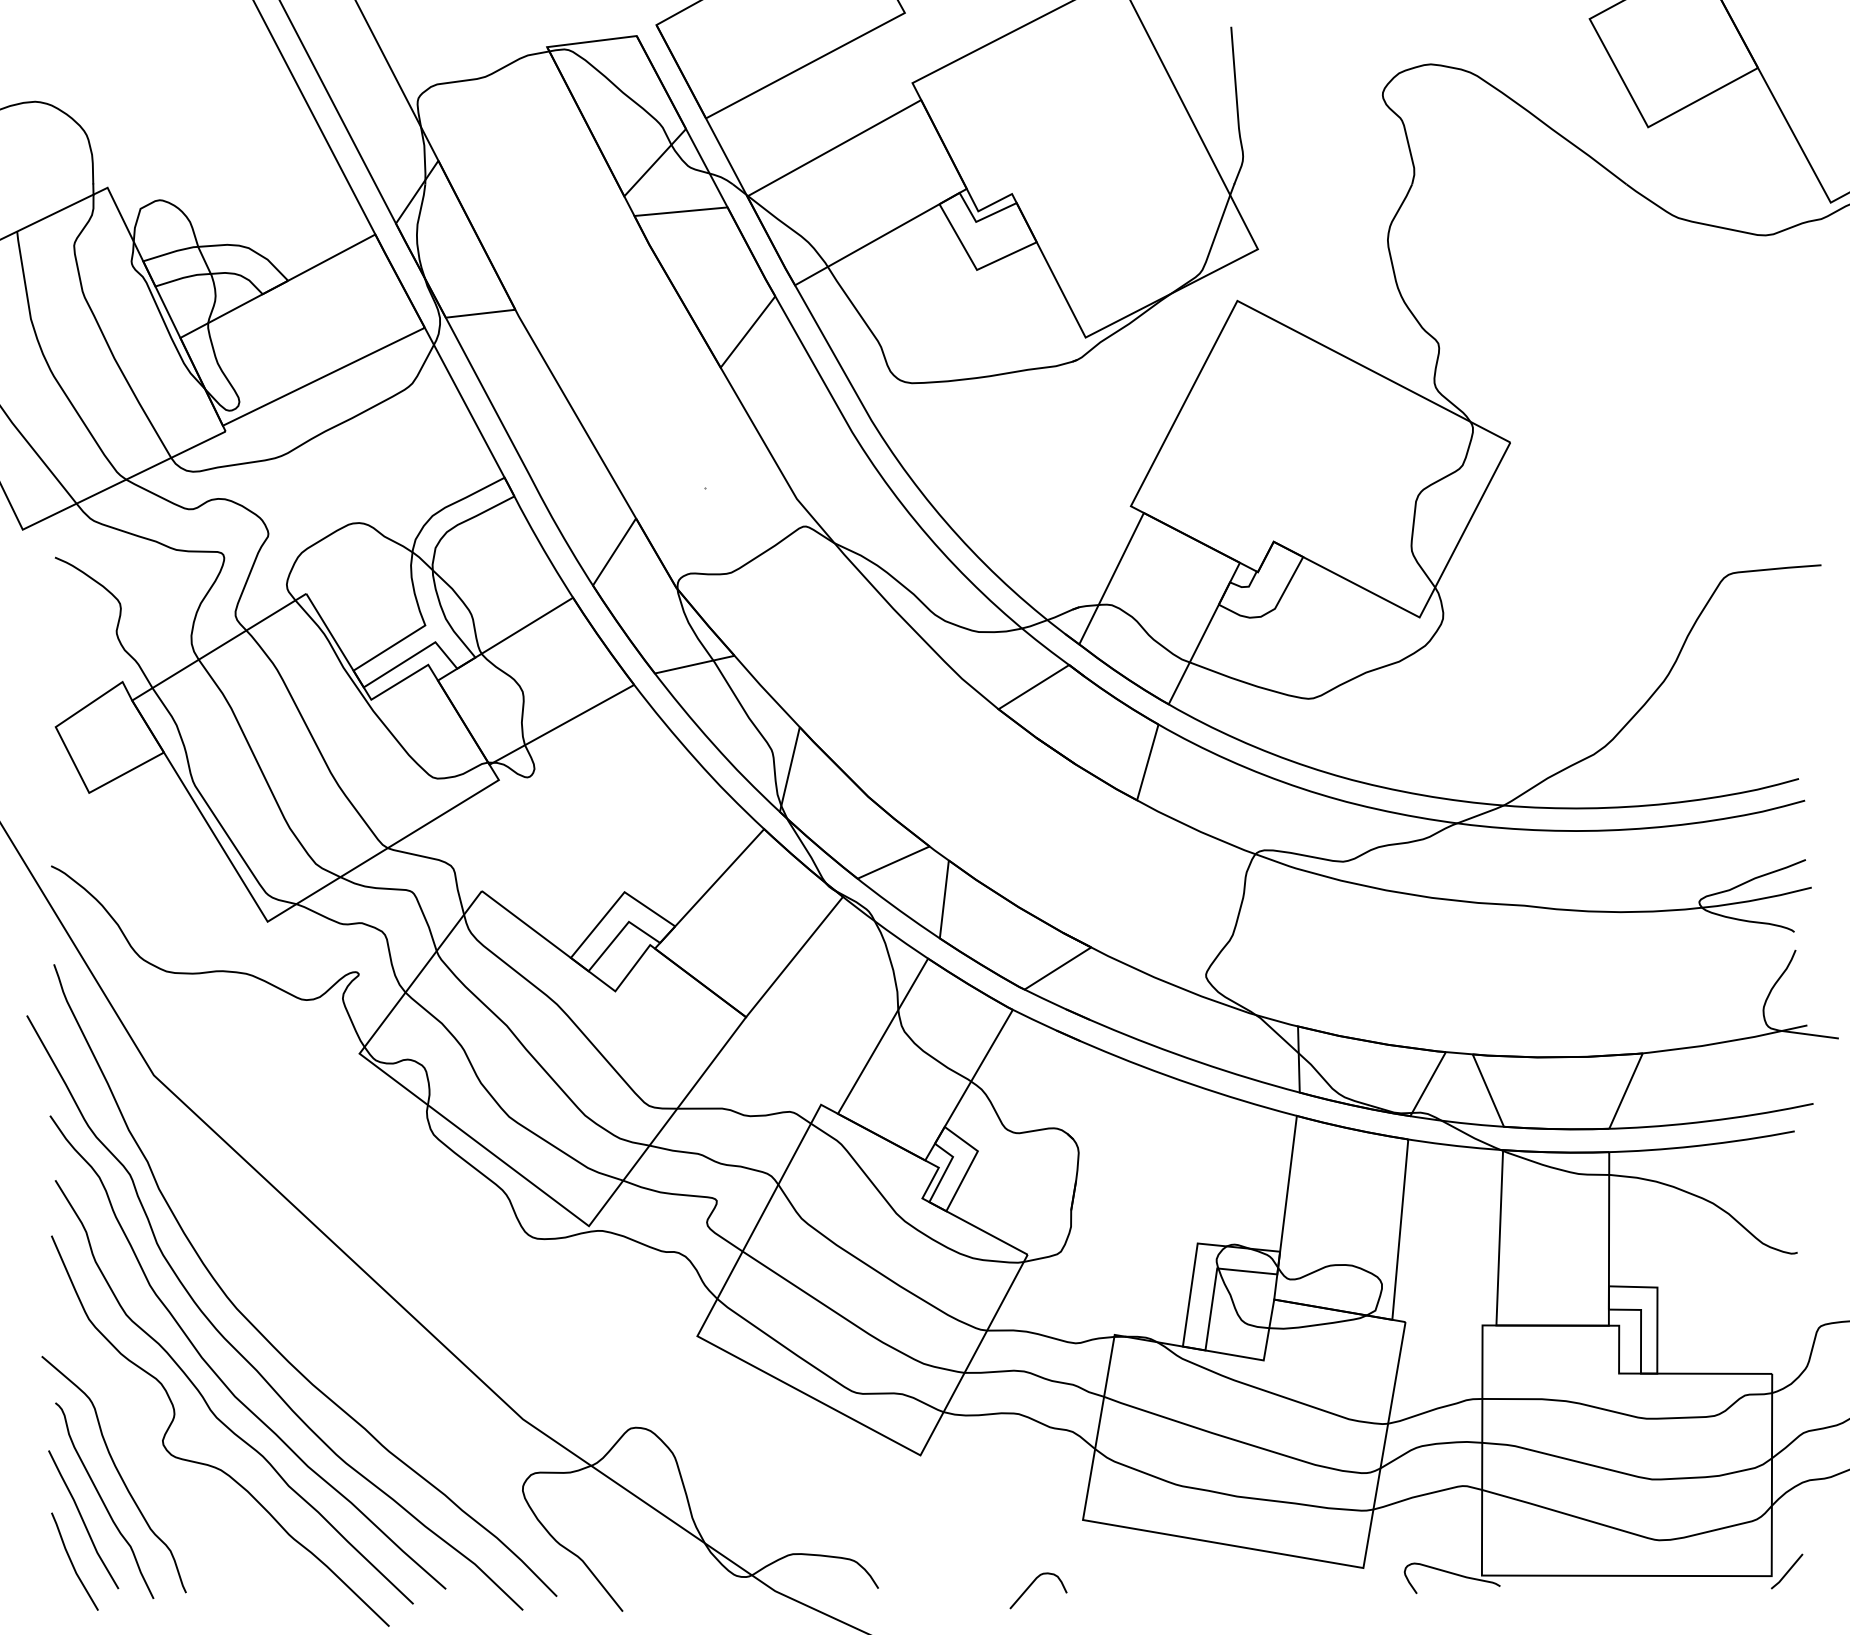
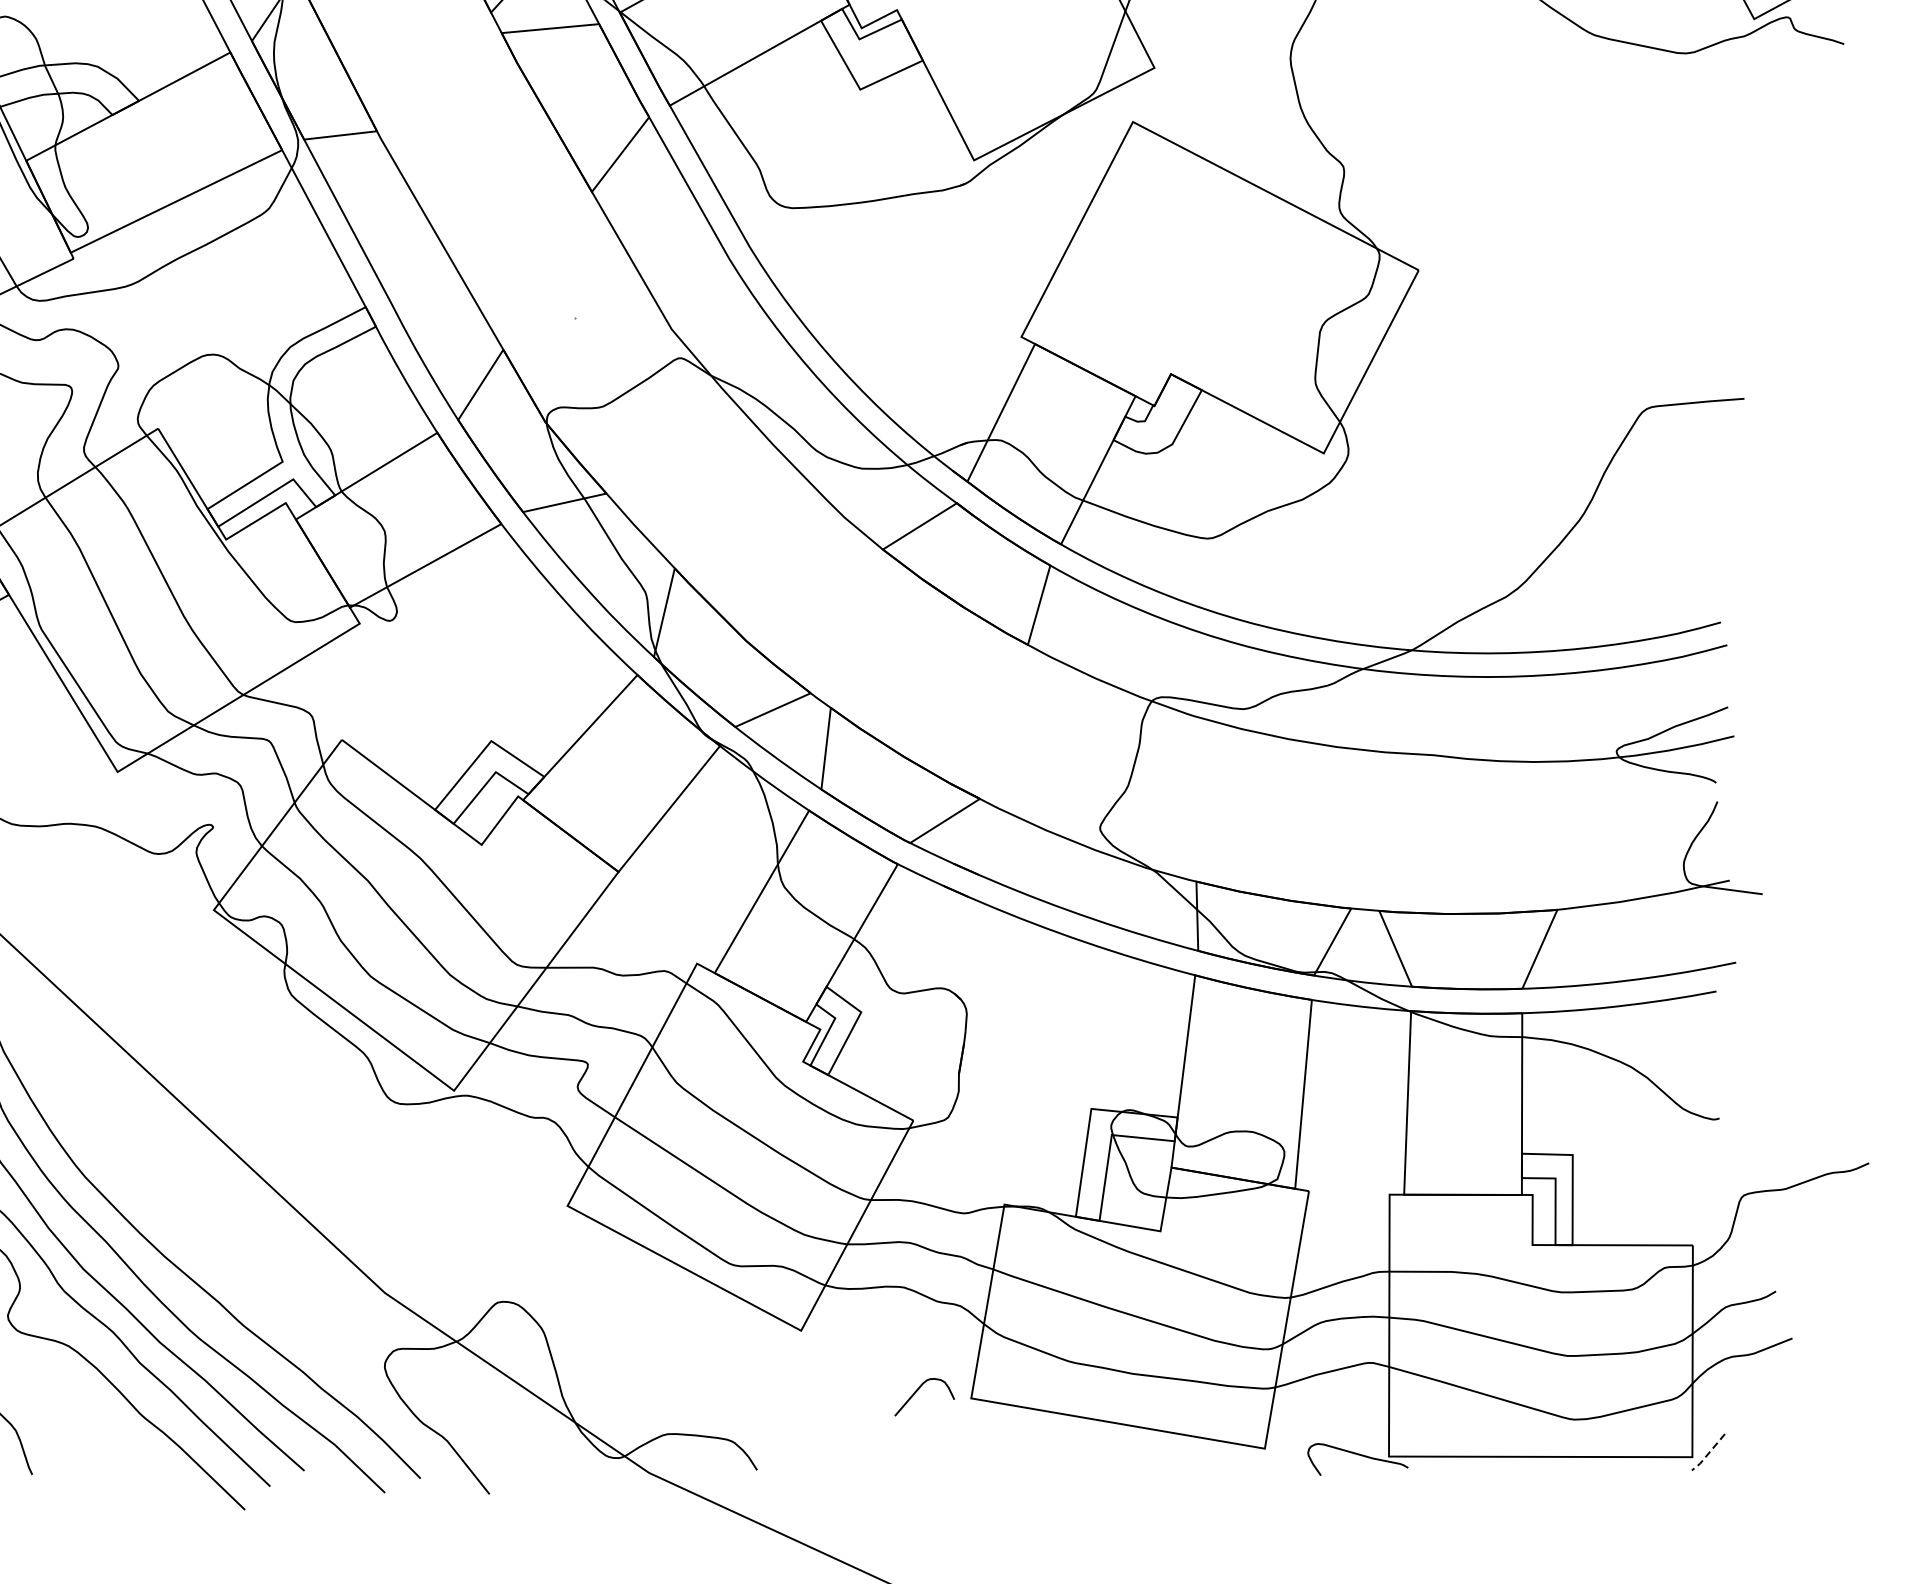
line: (1786, 1573) -> (1707, 1454), solid -> dashed
curve: (1032, 1584) -> (918, 1390), moved

